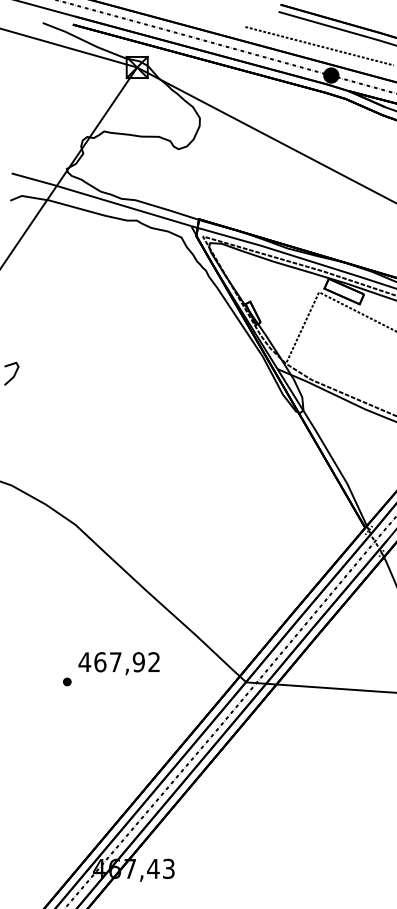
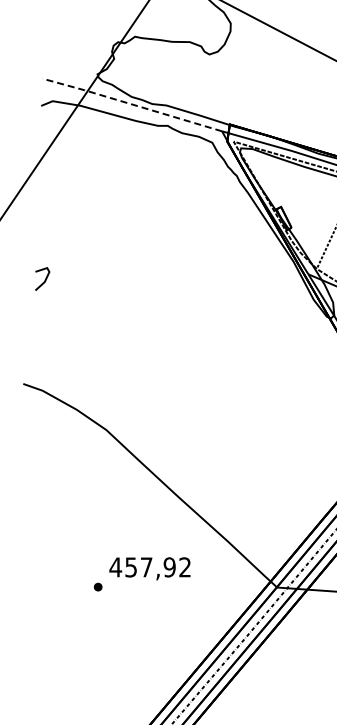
line: (100, 198) -> (131, 103), solid -> dashed
text: (100, 662) -> (131, 567), 467,92 -> 457,92

